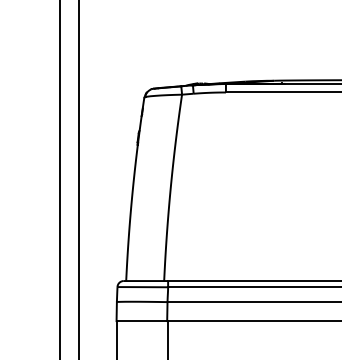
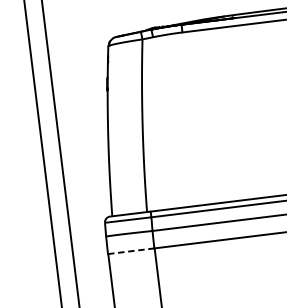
line: (142, 321) -> (131, 251), solid -> dashed

